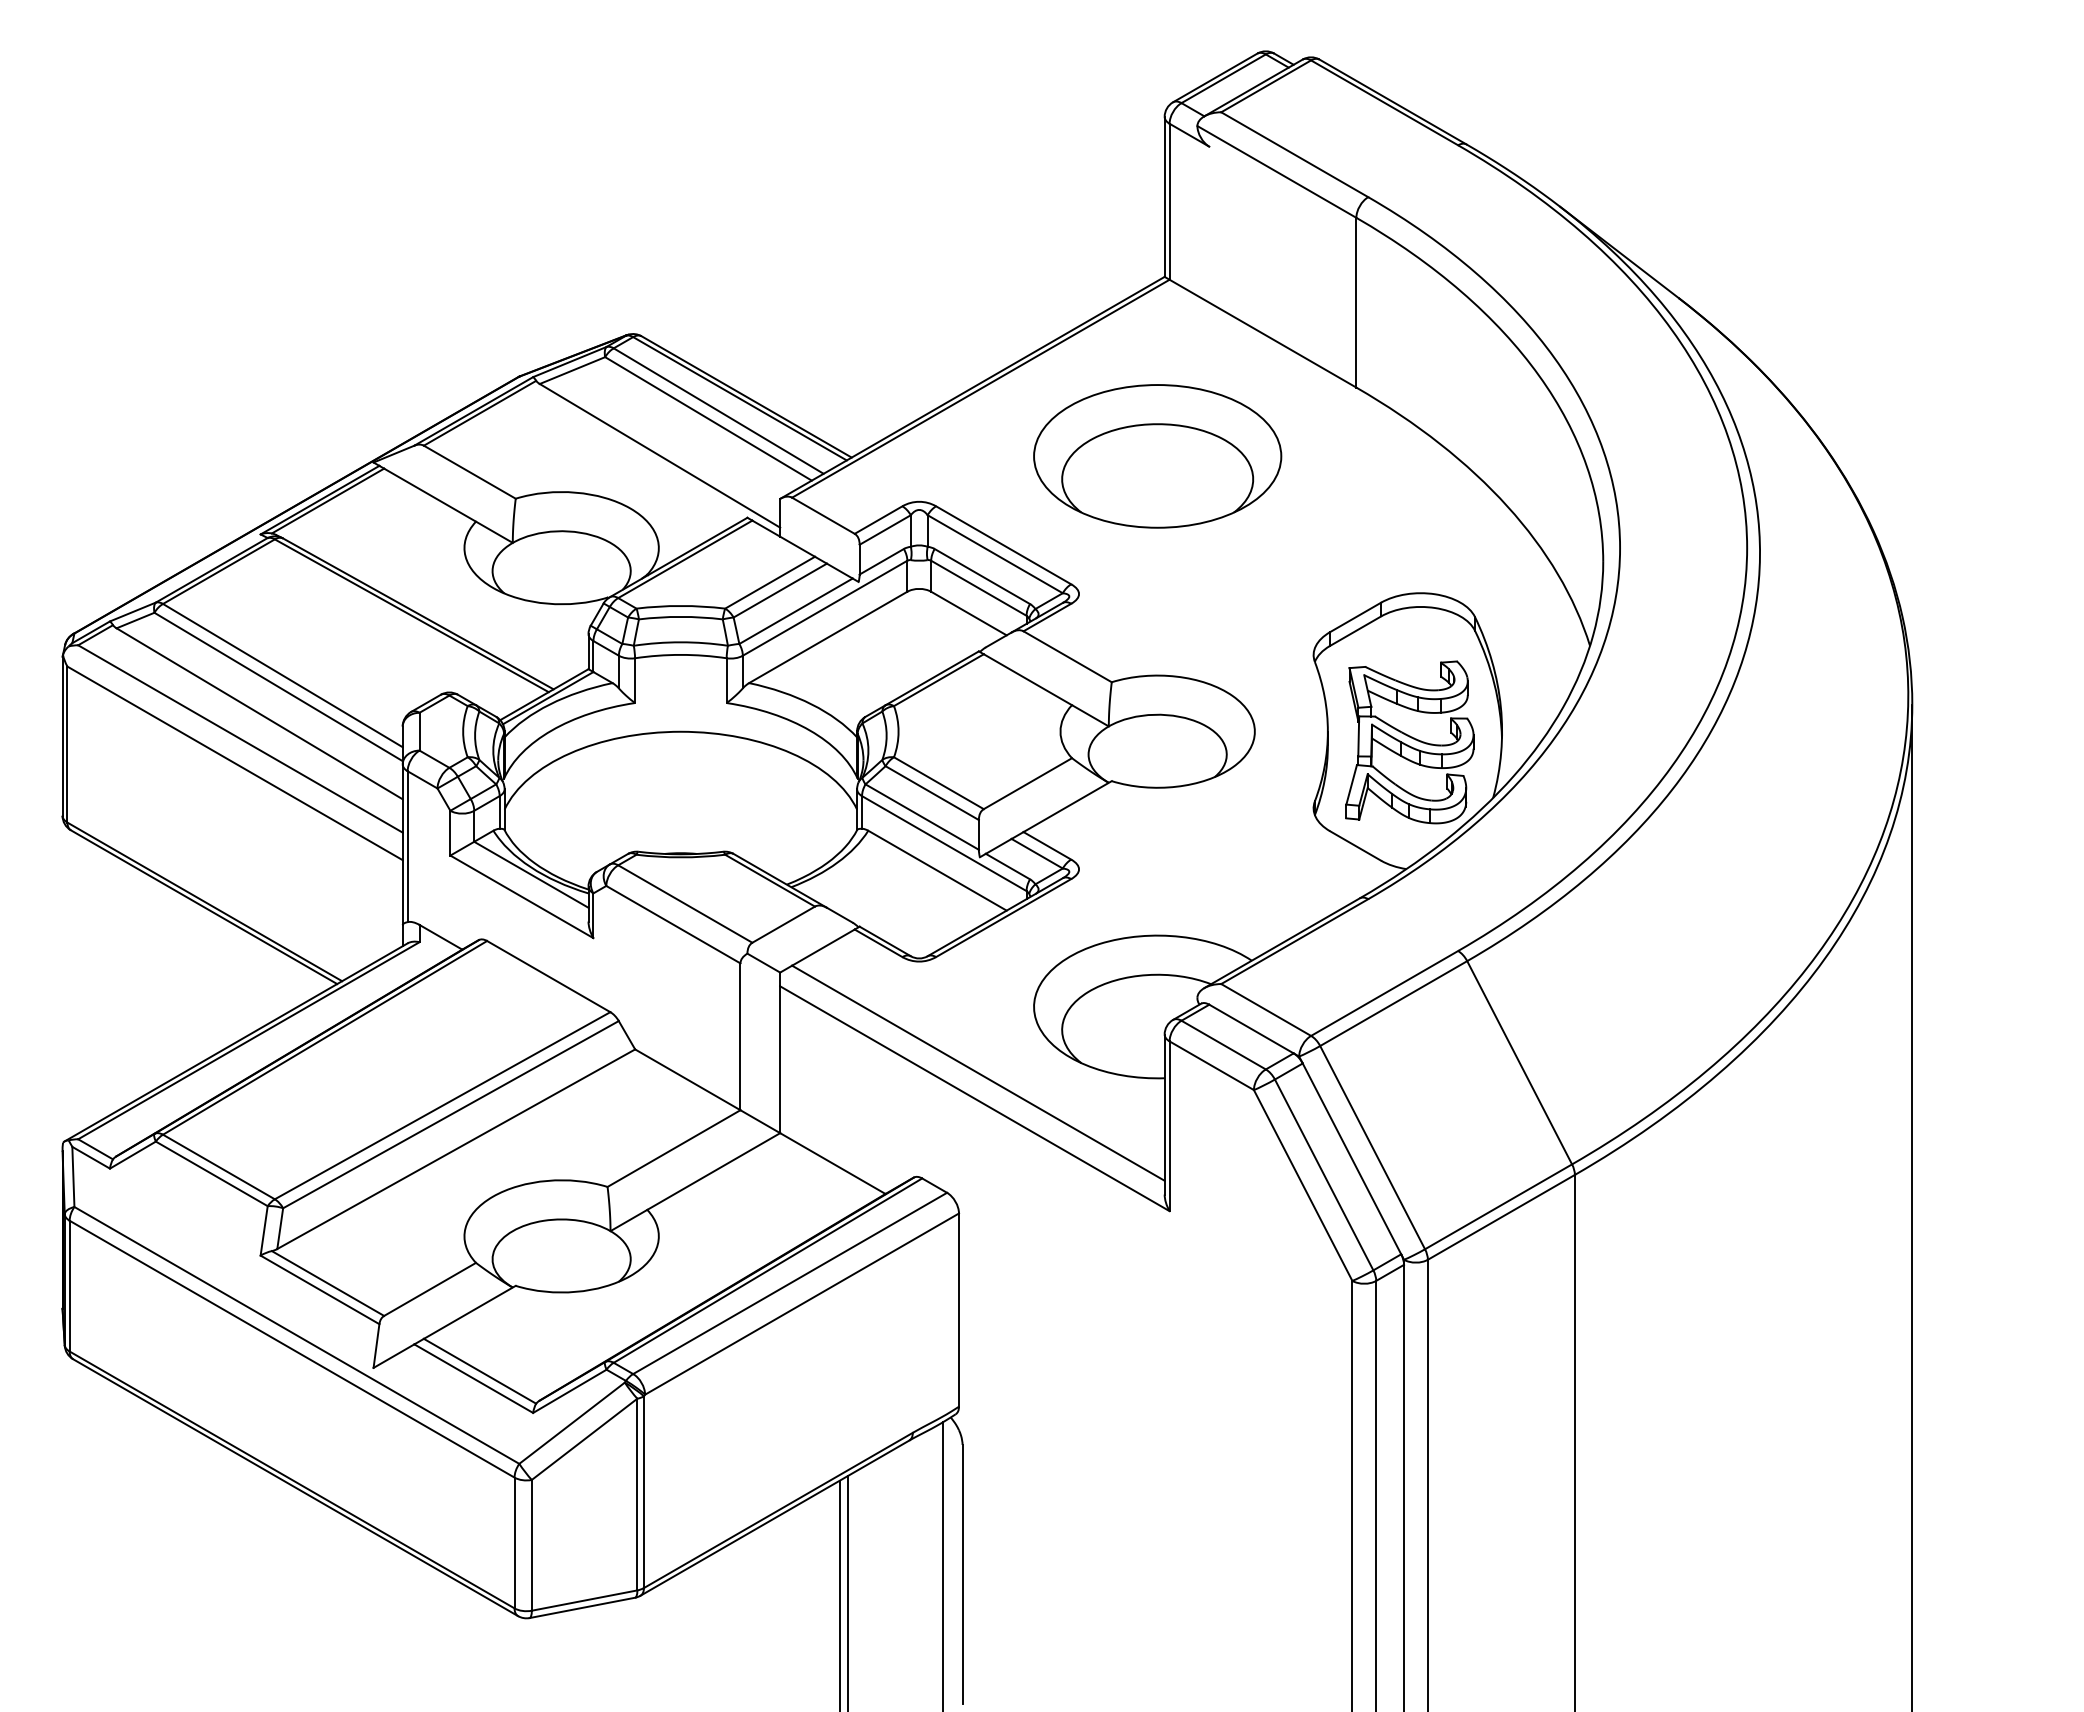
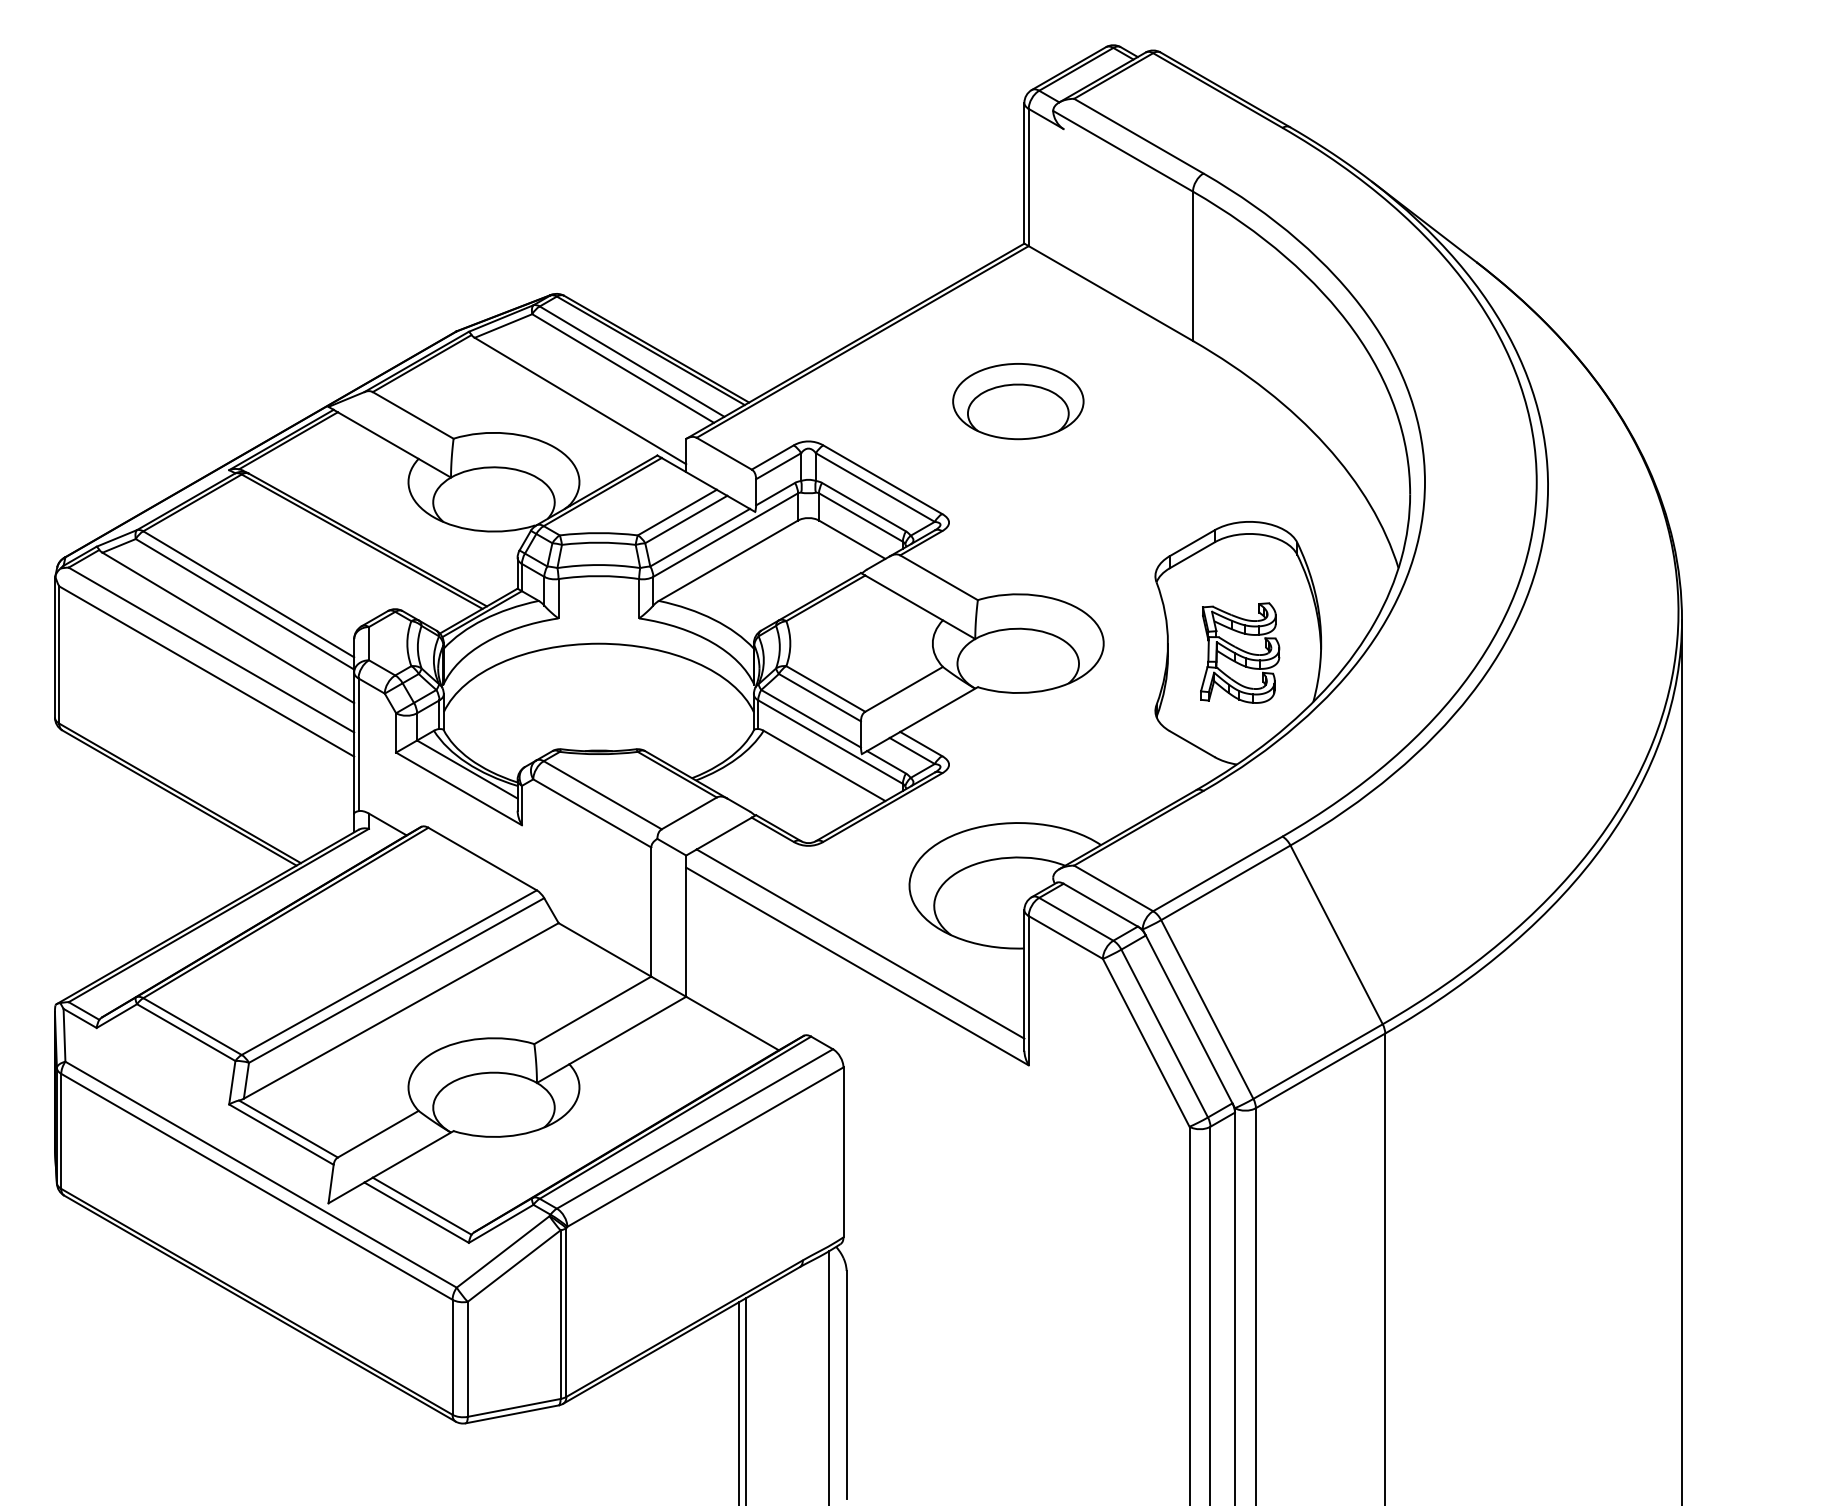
part: (1157, 456) -> (1018, 401), size x0.6
part: (1409, 742) -> (1239, 653), size x0.7

